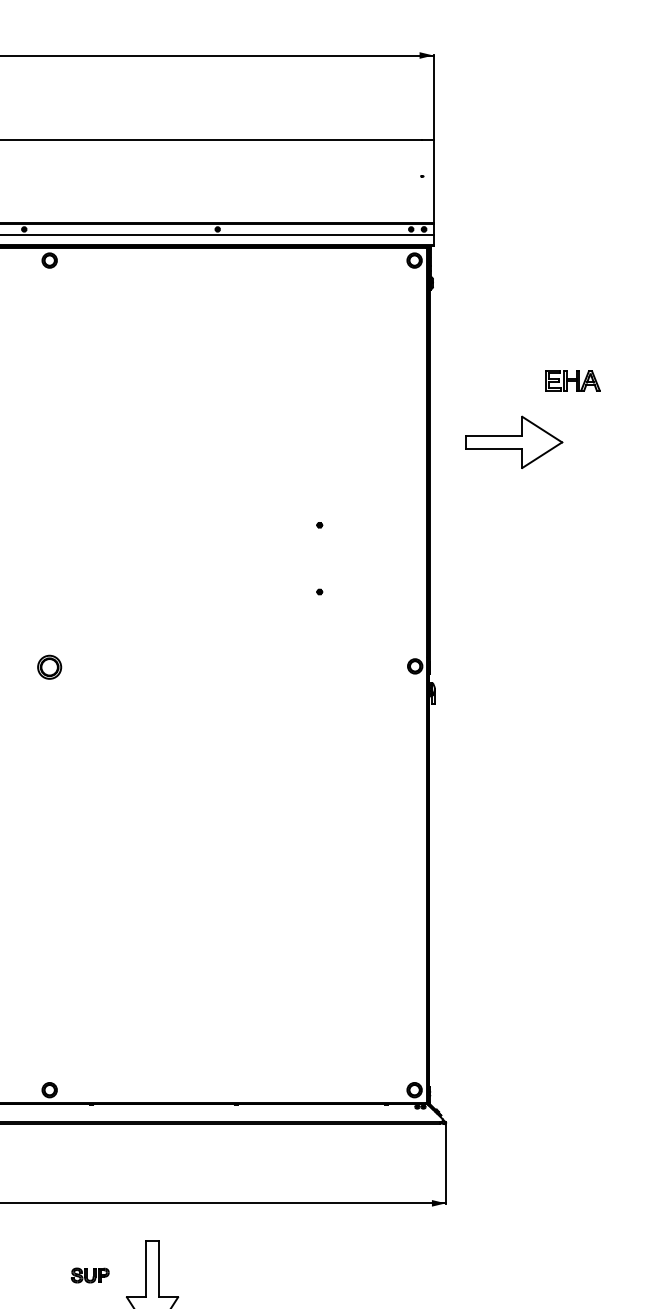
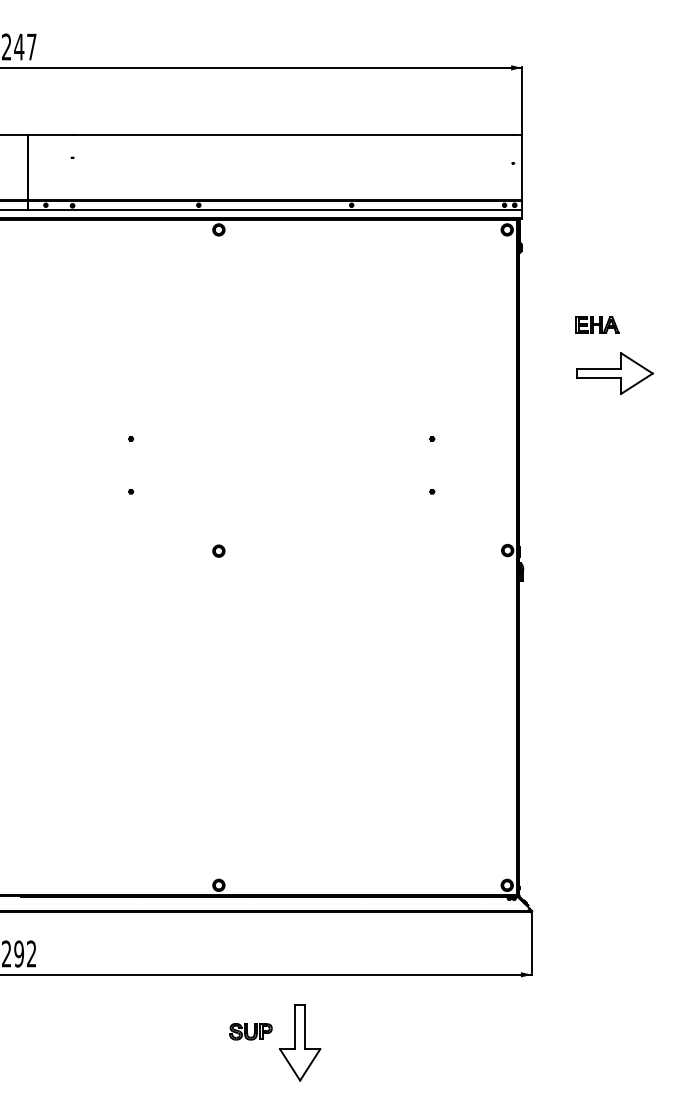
part: (573, 380) -> (597, 324), moved
part: (513, 442) -> (614, 373), moved
part: (49, 666) -> (218, 550), size x0.62
part: (89, 1275) -> (250, 1031), size x1.43

